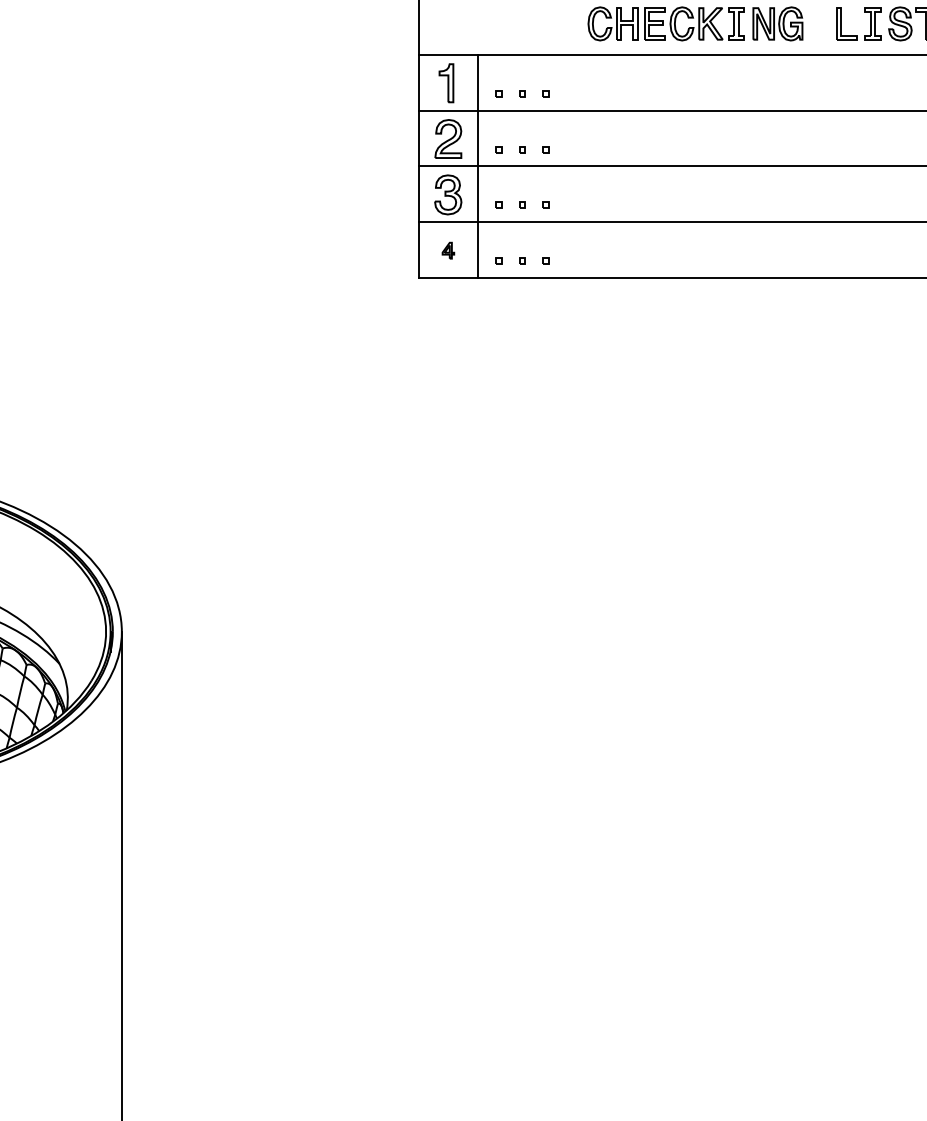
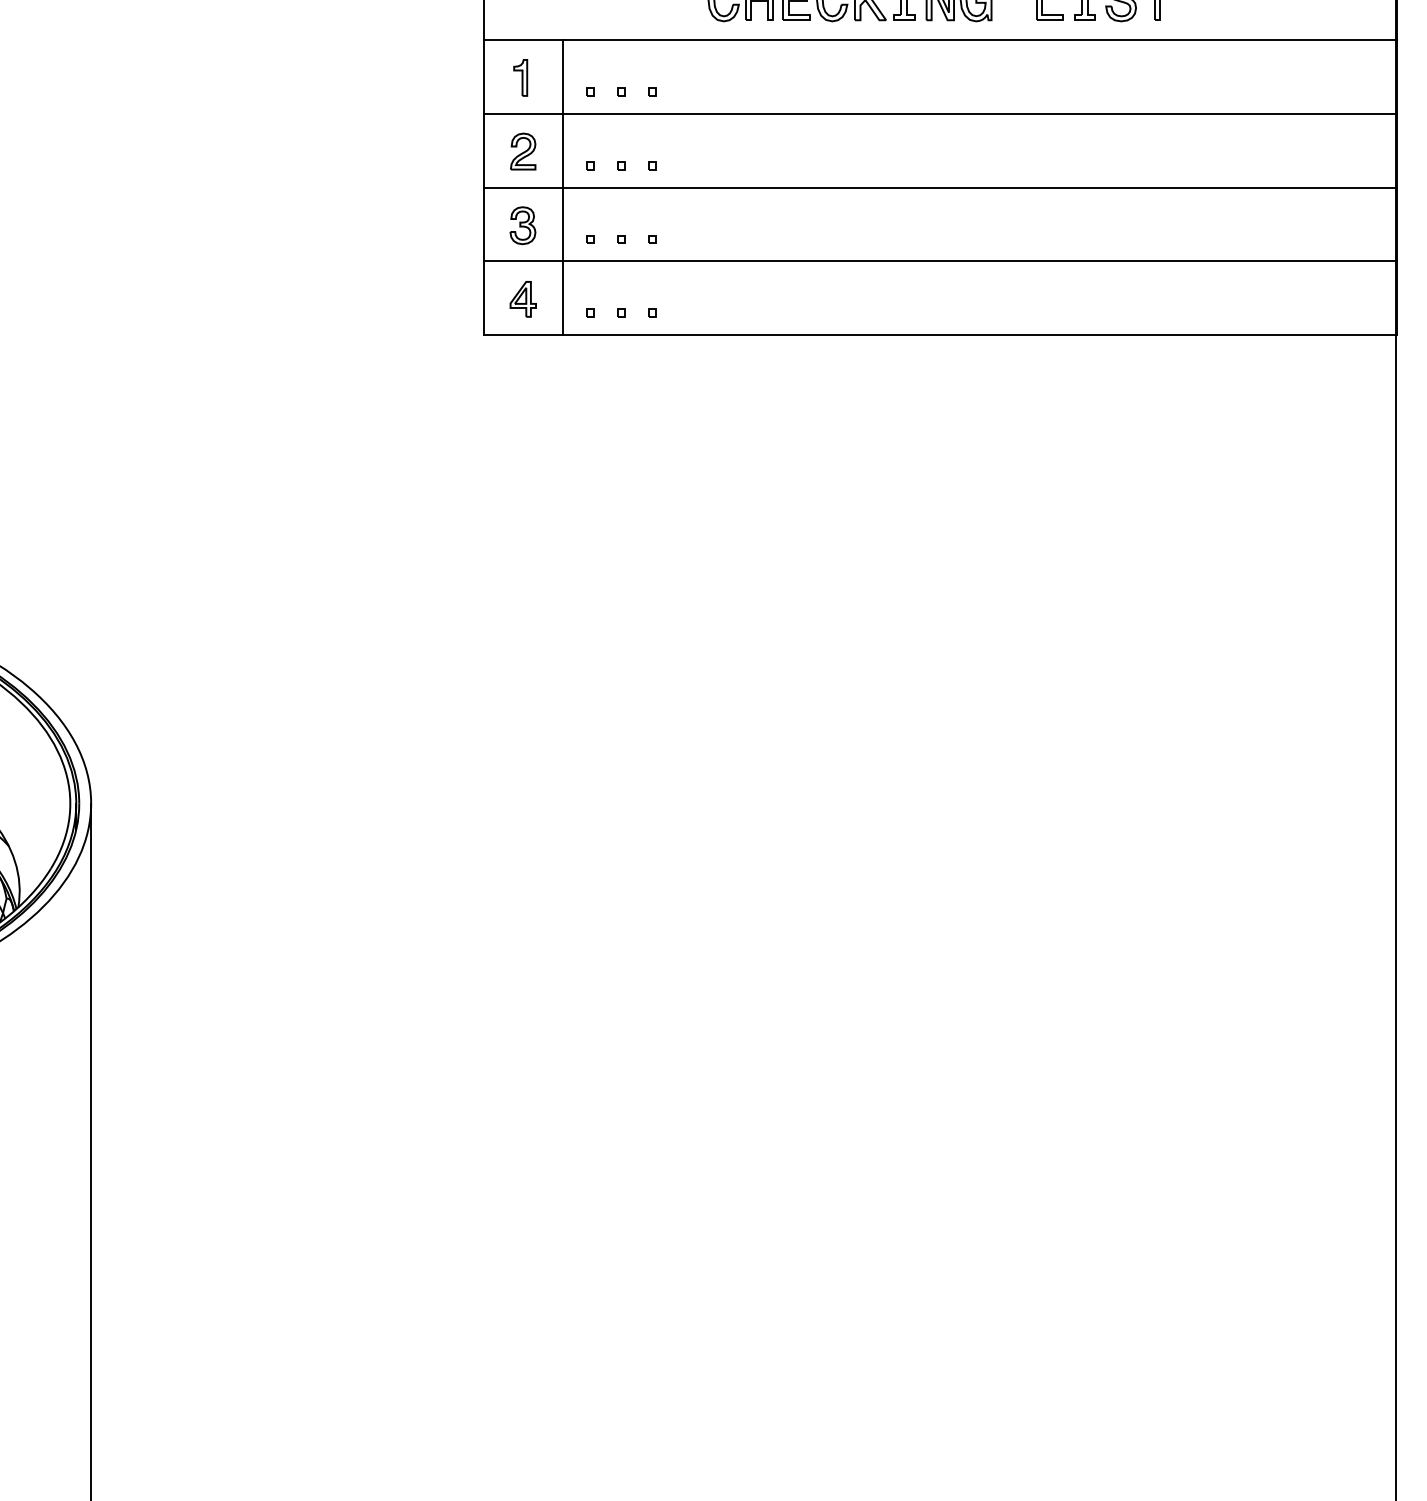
part: (446, 82) -> (520, 77), size x0.71
part: (448, 138) -> (523, 151), size x0.71
part: (447, 194) -> (522, 225), size x0.71
part: (447, 250) -> (522, 299), size x1.67

